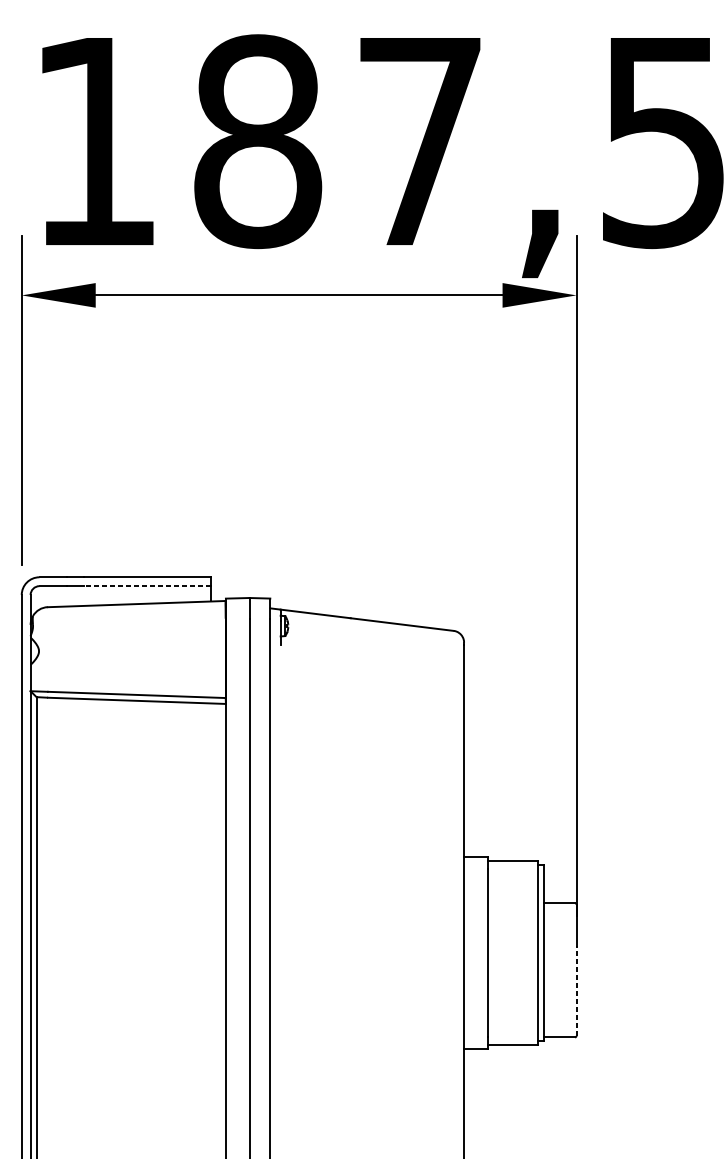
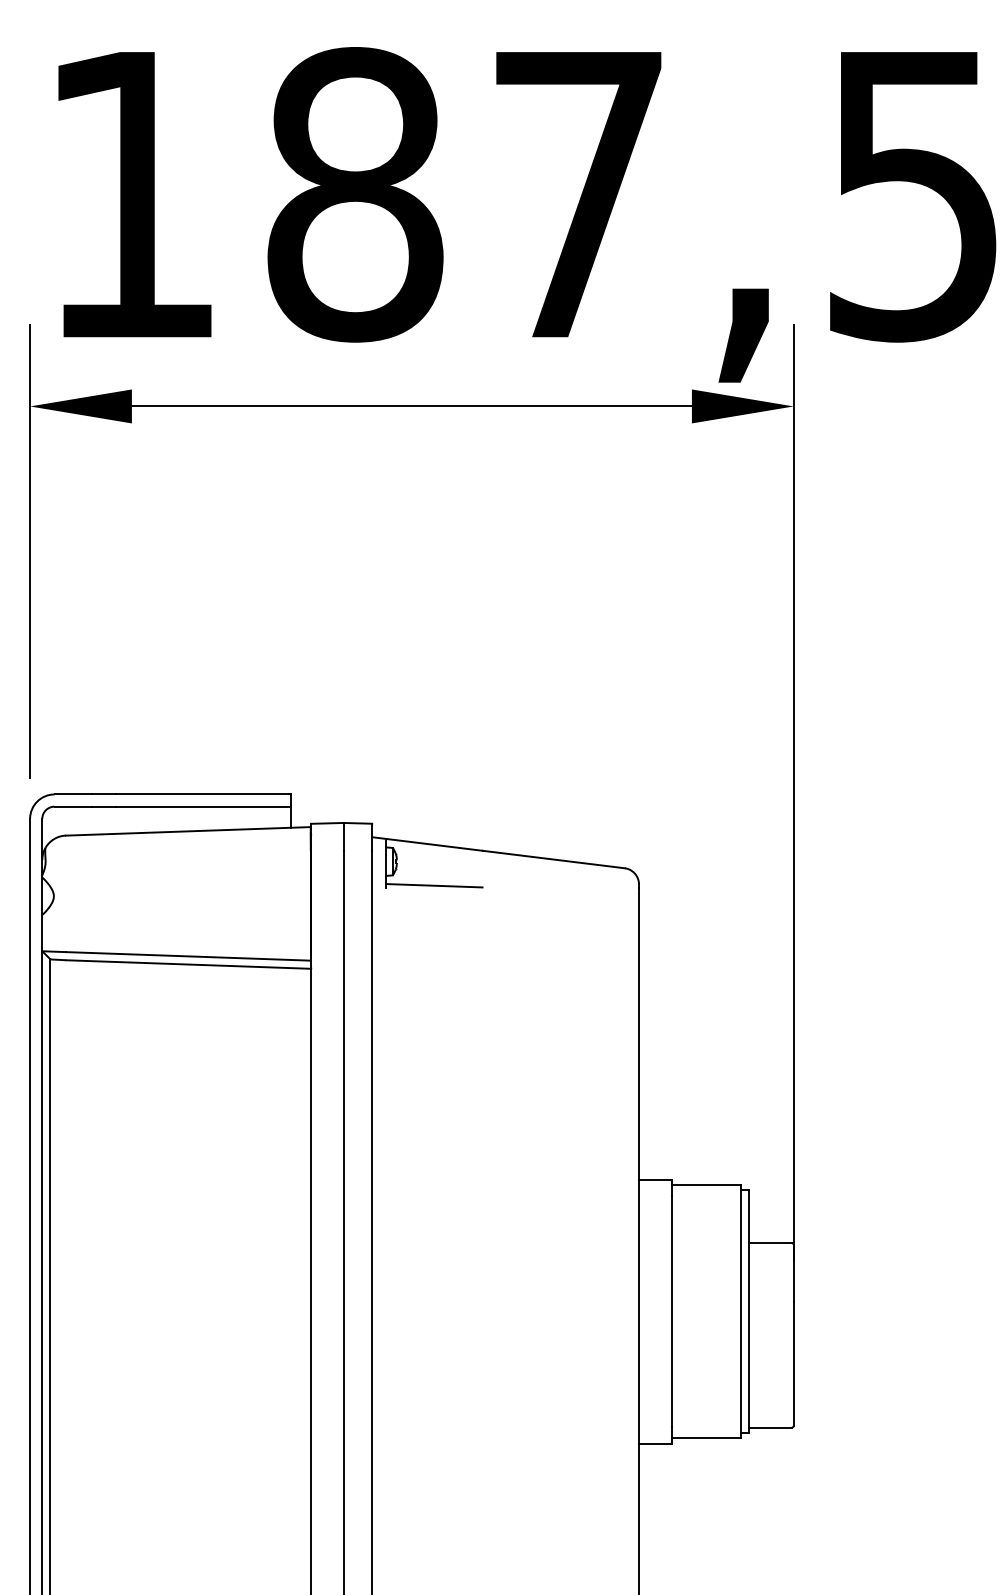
line: (147, 586) -> (202, 806), dashed -> solid
line: (315, 643) -> (434, 885), added
line: (576, 990) -> (793, 1363), dashed -> solid

